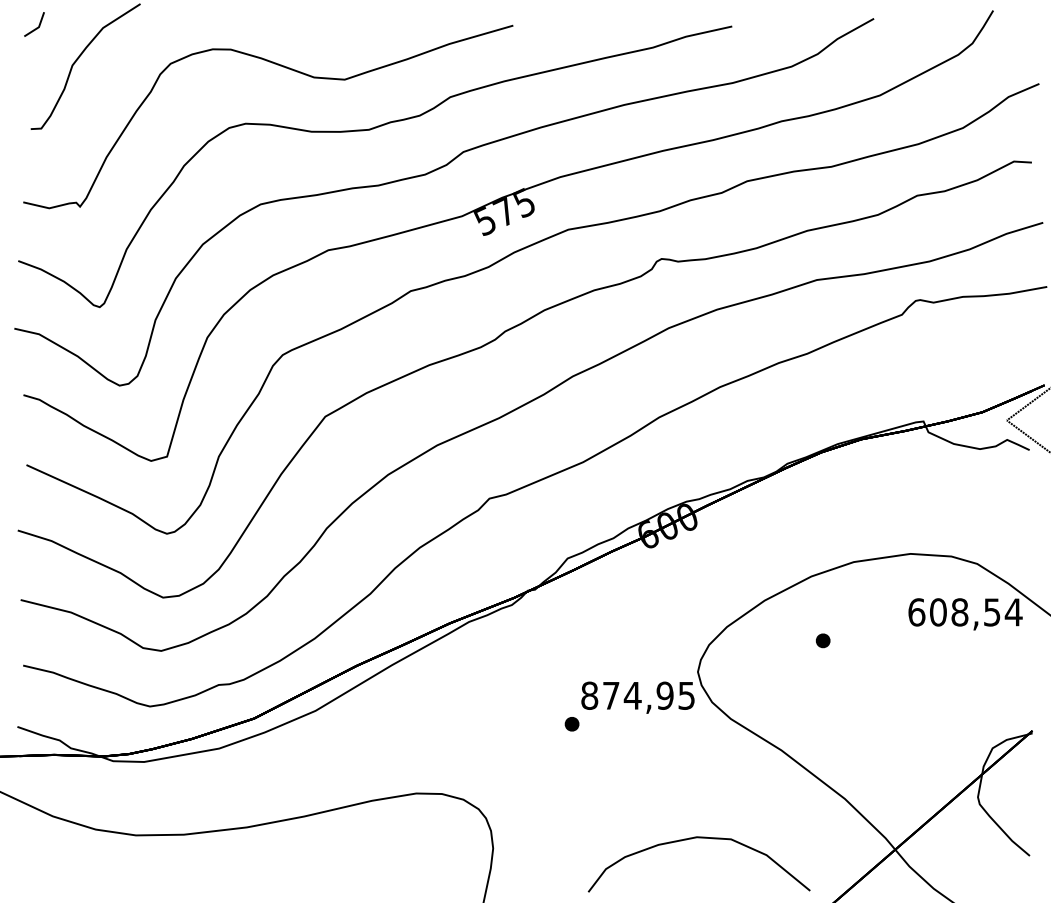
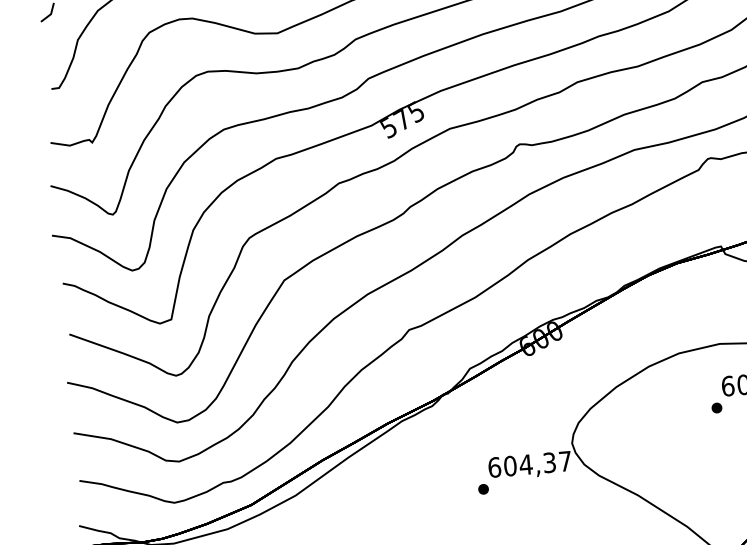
part: (822, 640) -> (716, 407), moved
text: (637, 695) -> (529, 464), 874,95 -> 604,37

